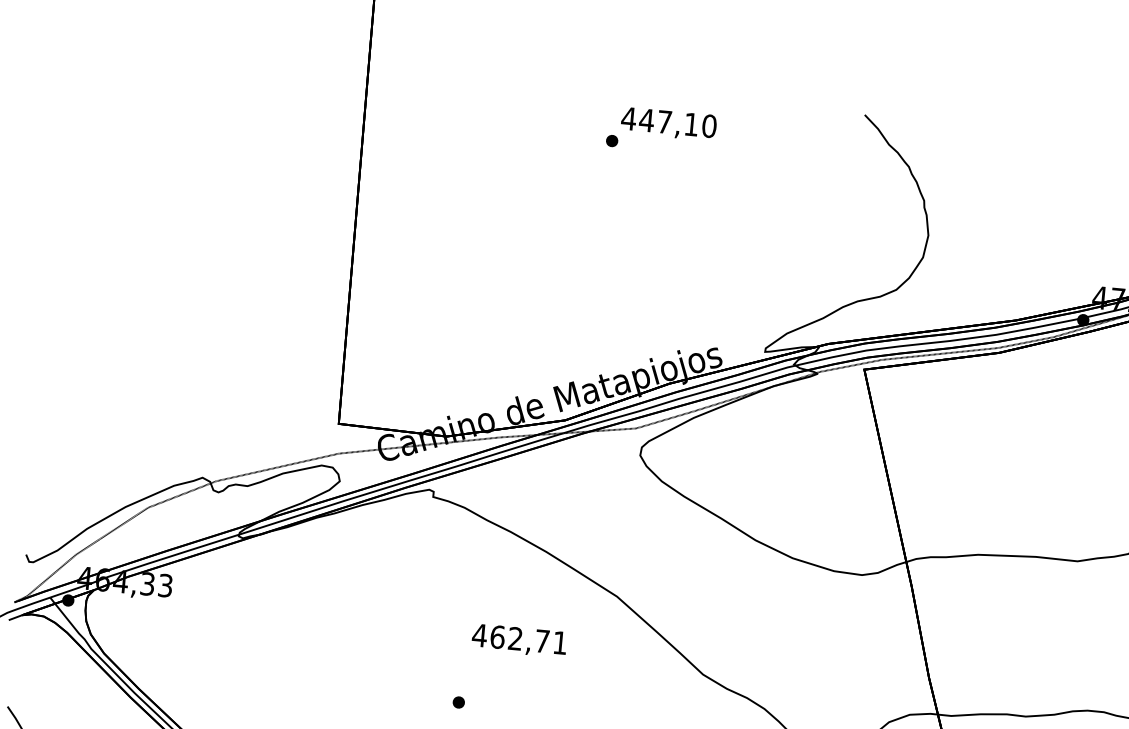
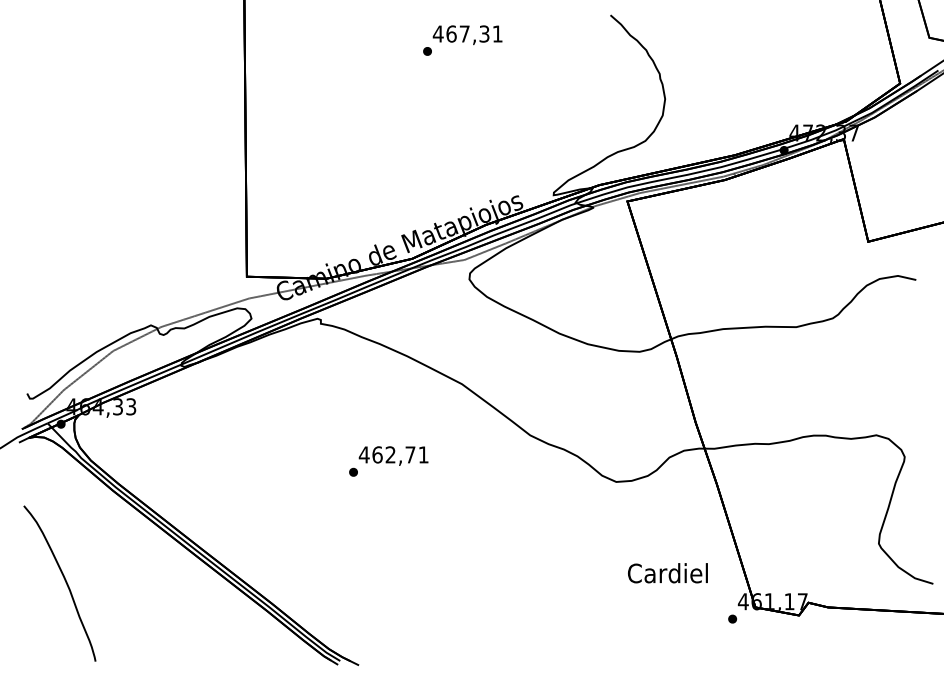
text: (678, 122) -> (474, 33), 447,10 -> 467,31
text: (519, 639) -> (393, 455), moved

